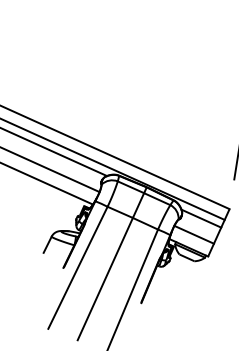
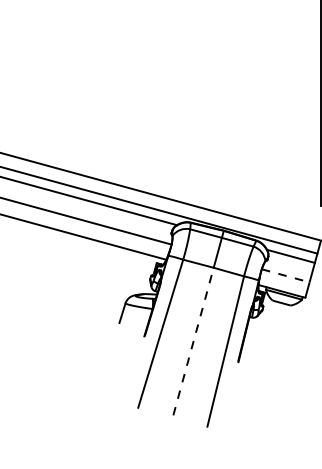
line: (194, 234) -> (285, 275), solid -> dashed
line: (105, 279) -> (193, 341), solid -> dashed

